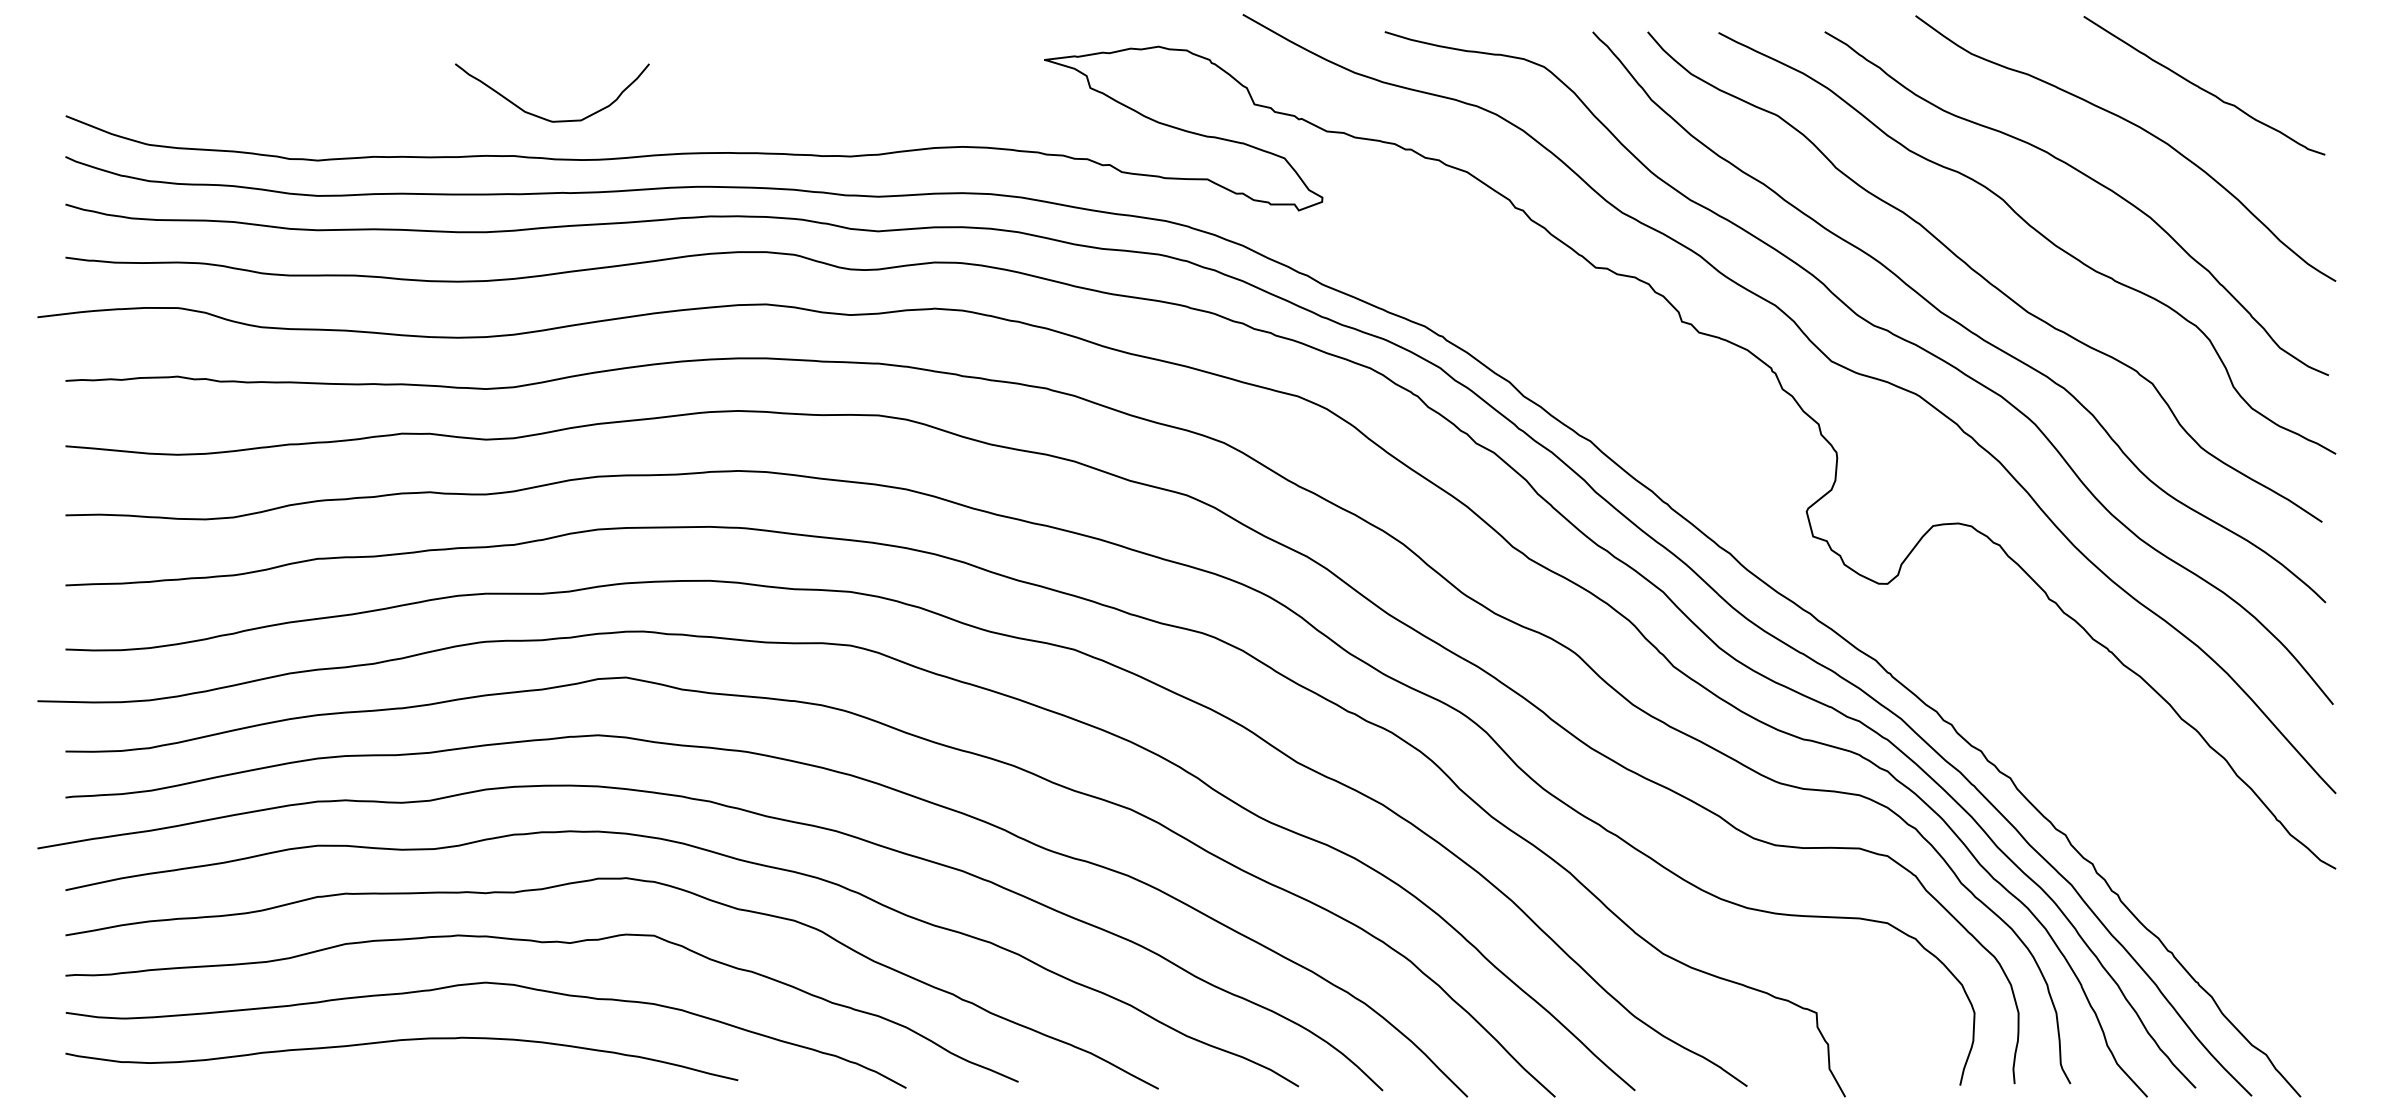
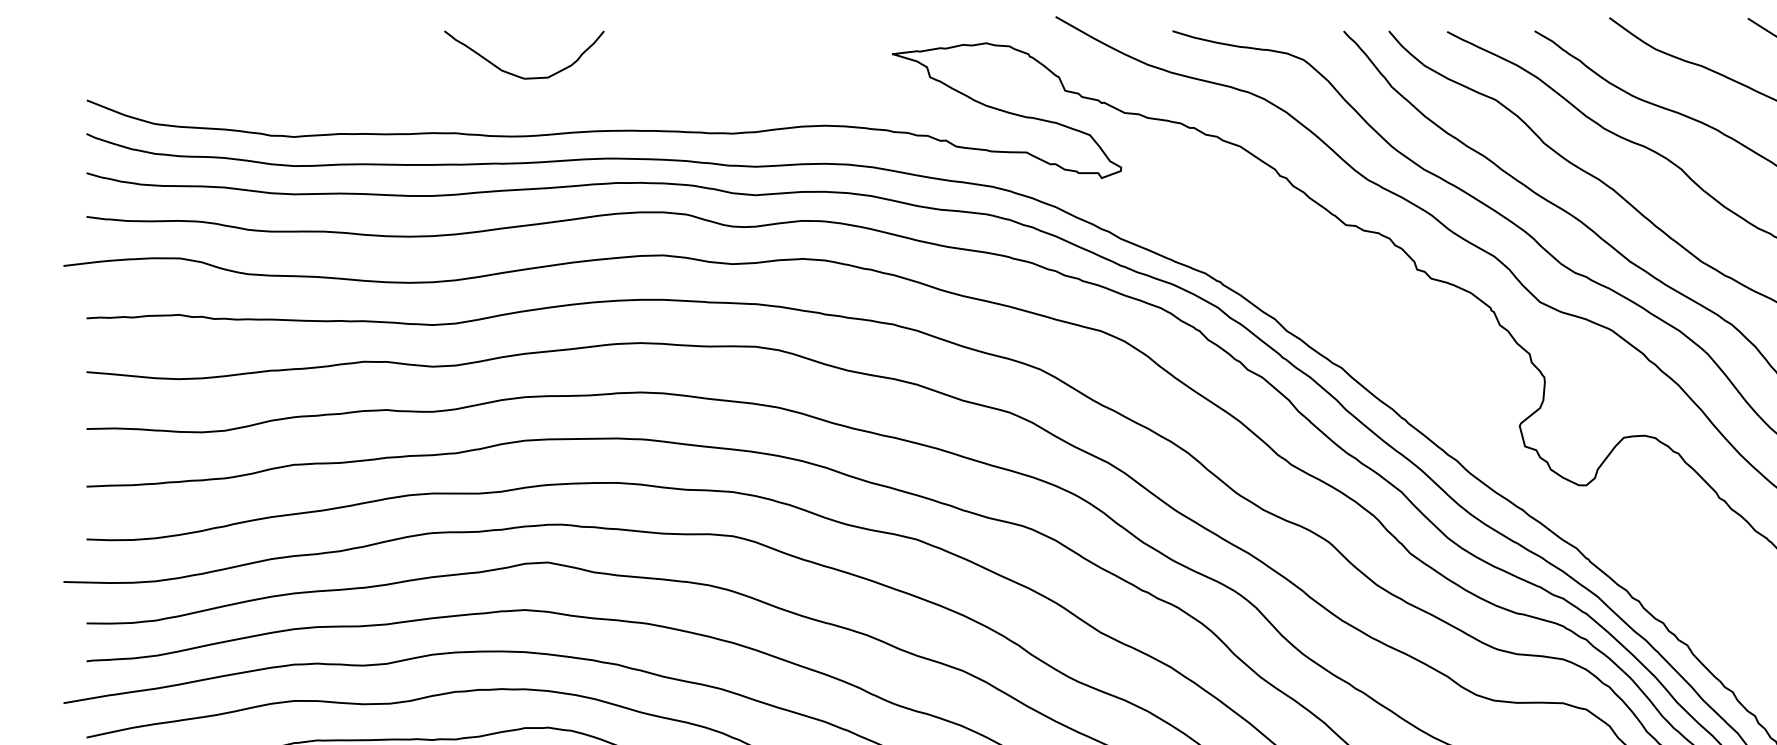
curve: (543, 117) -> (517, 75), moved

